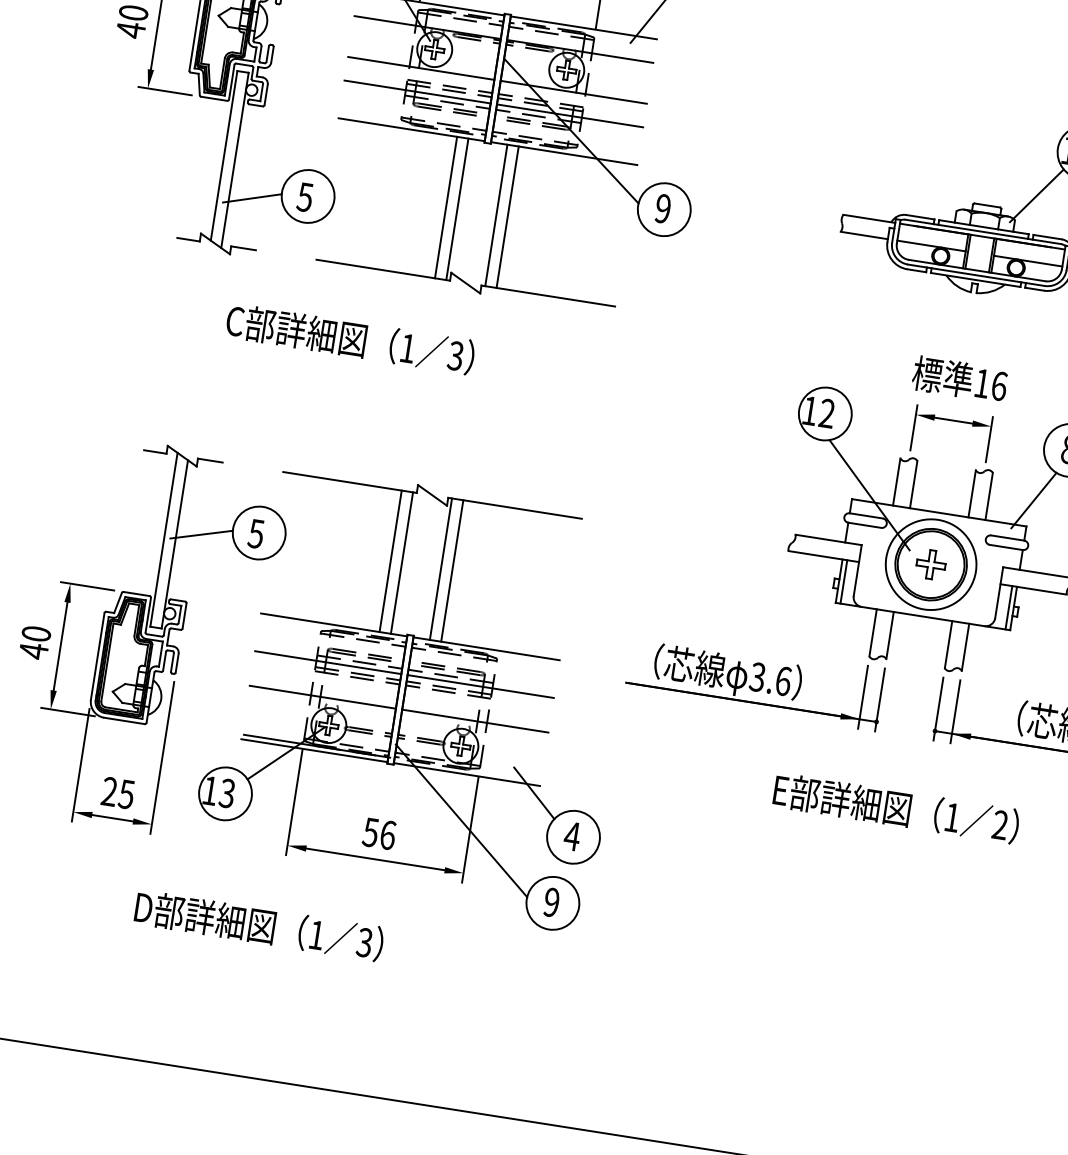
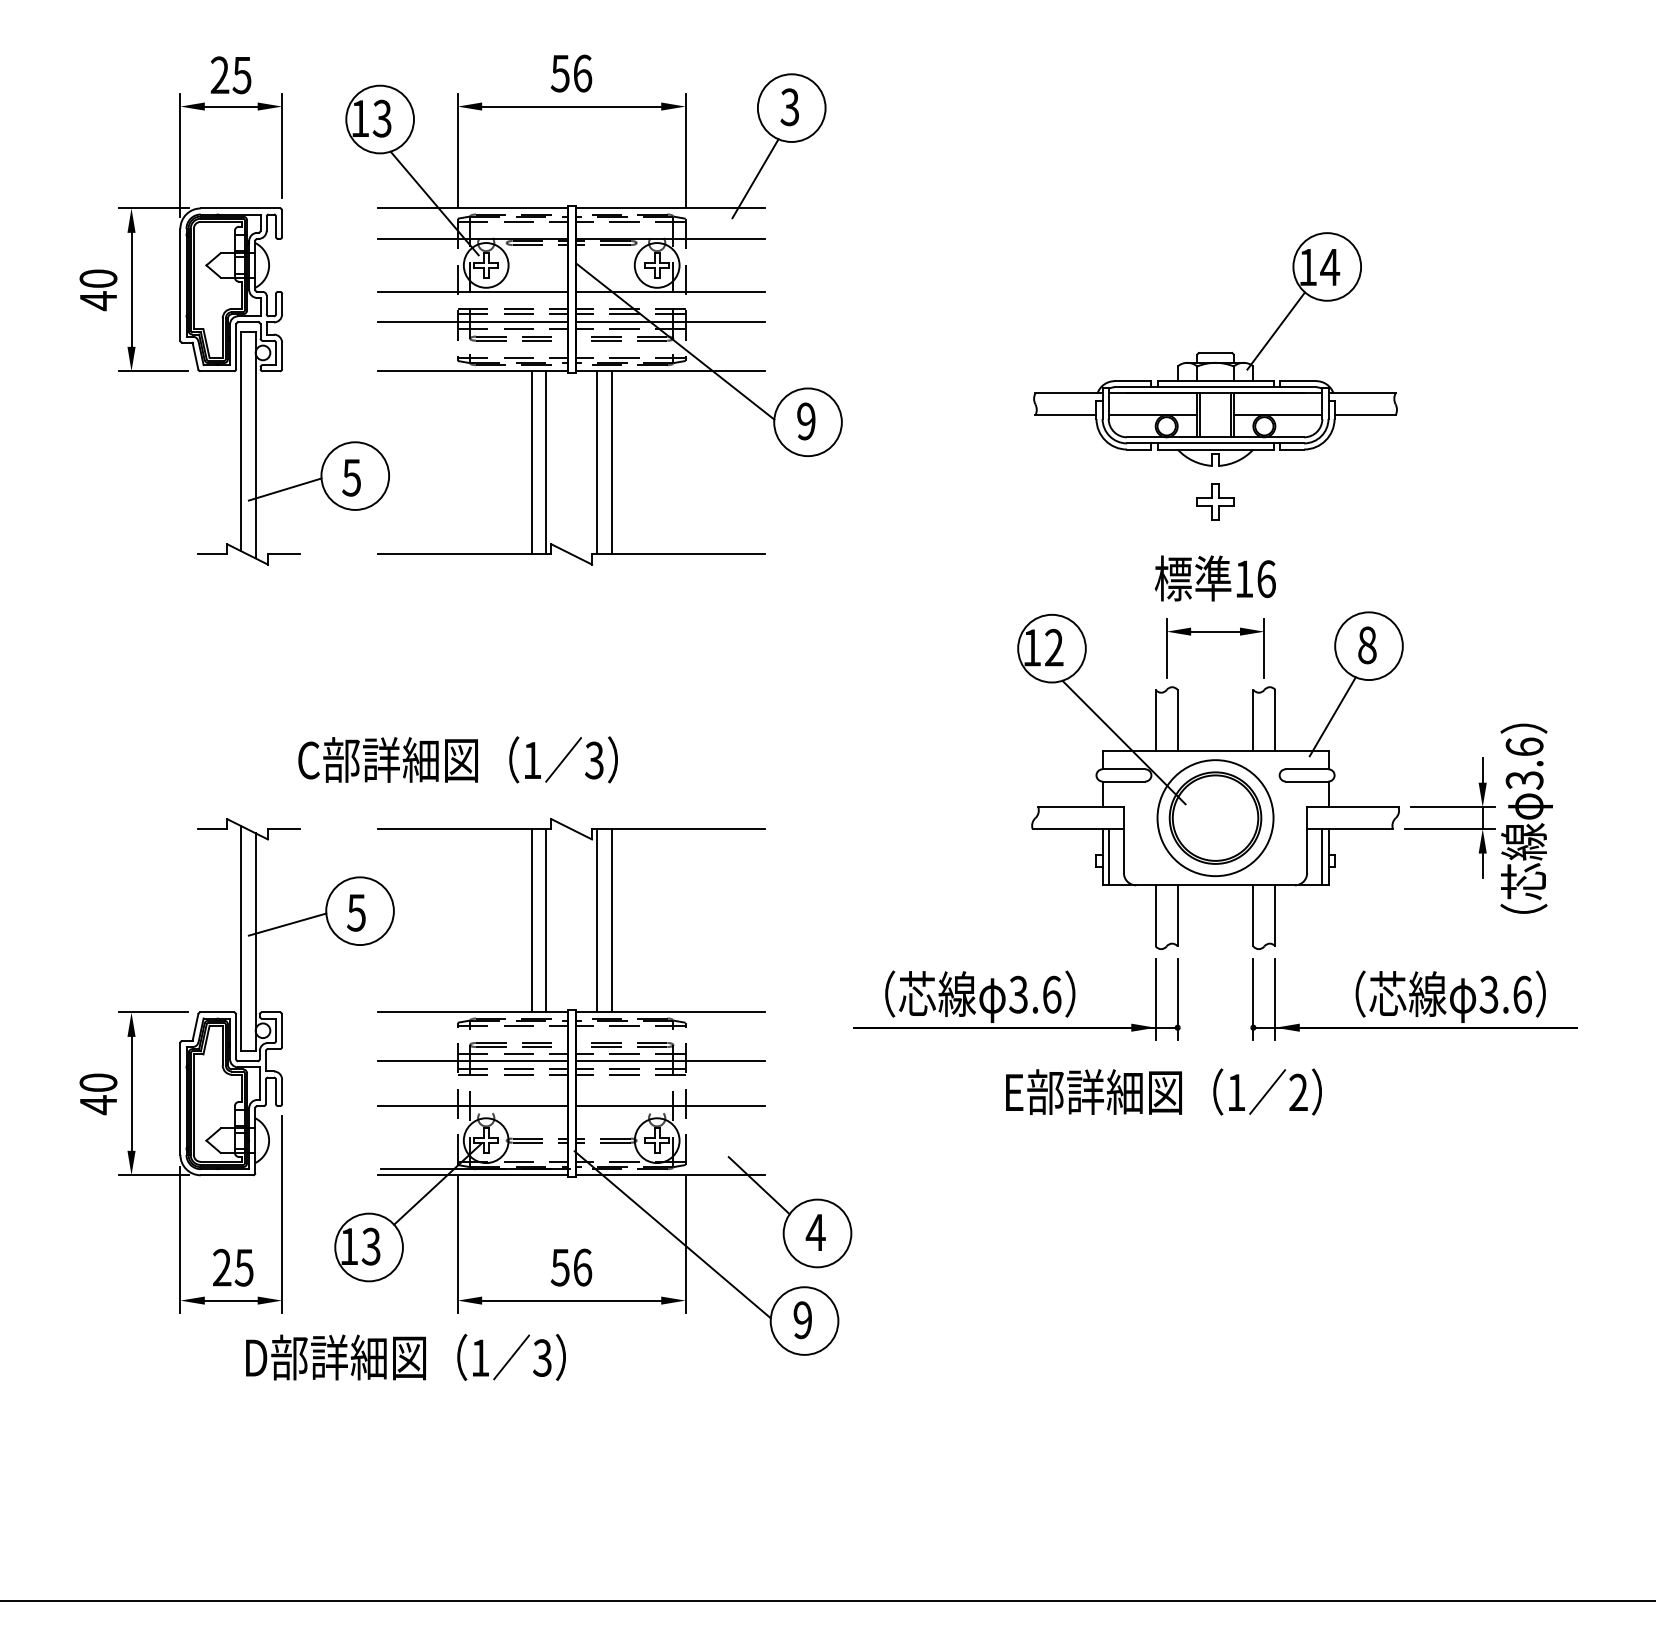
text: (350, 338) -> (457, 759), moved
part: (931, 564) -> (1215, 501), moved
text: (896, 807) -> (1163, 1091), moved
text: (259, 924) -> (405, 1356), moved

